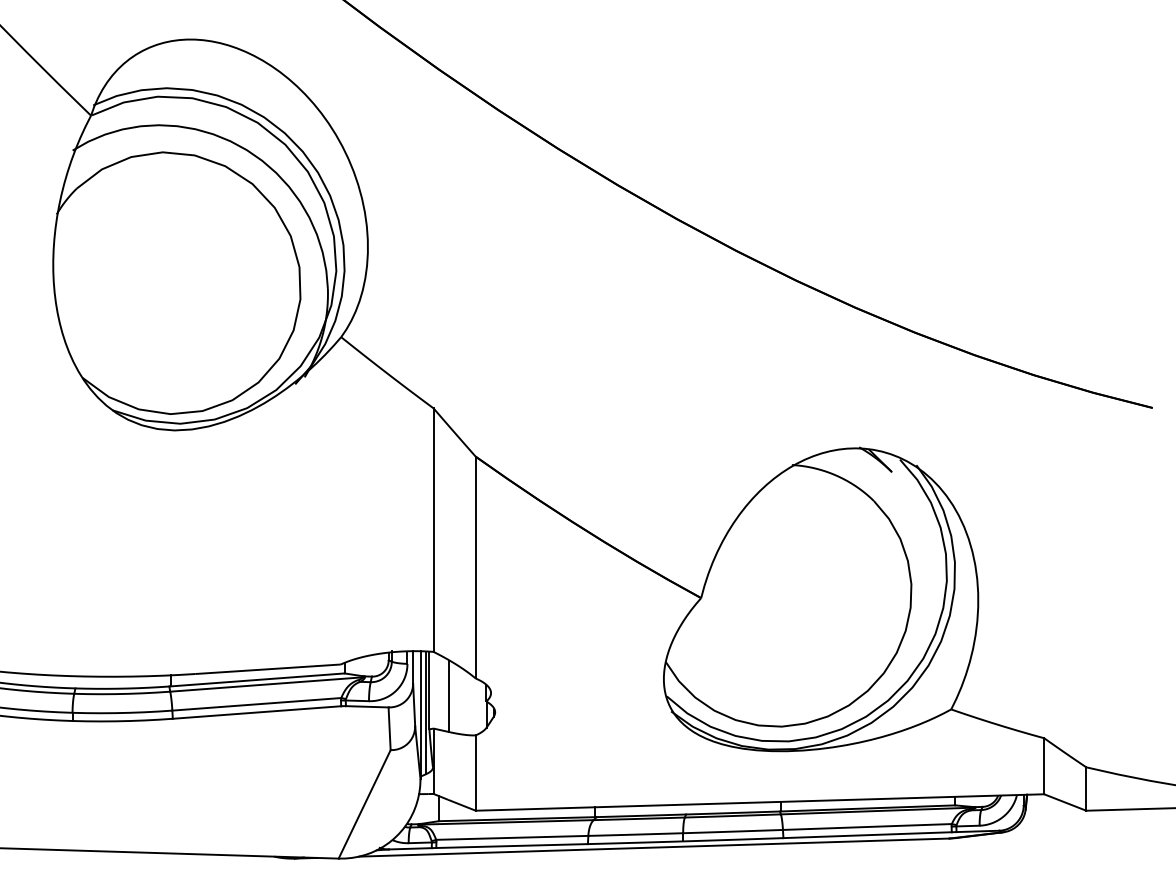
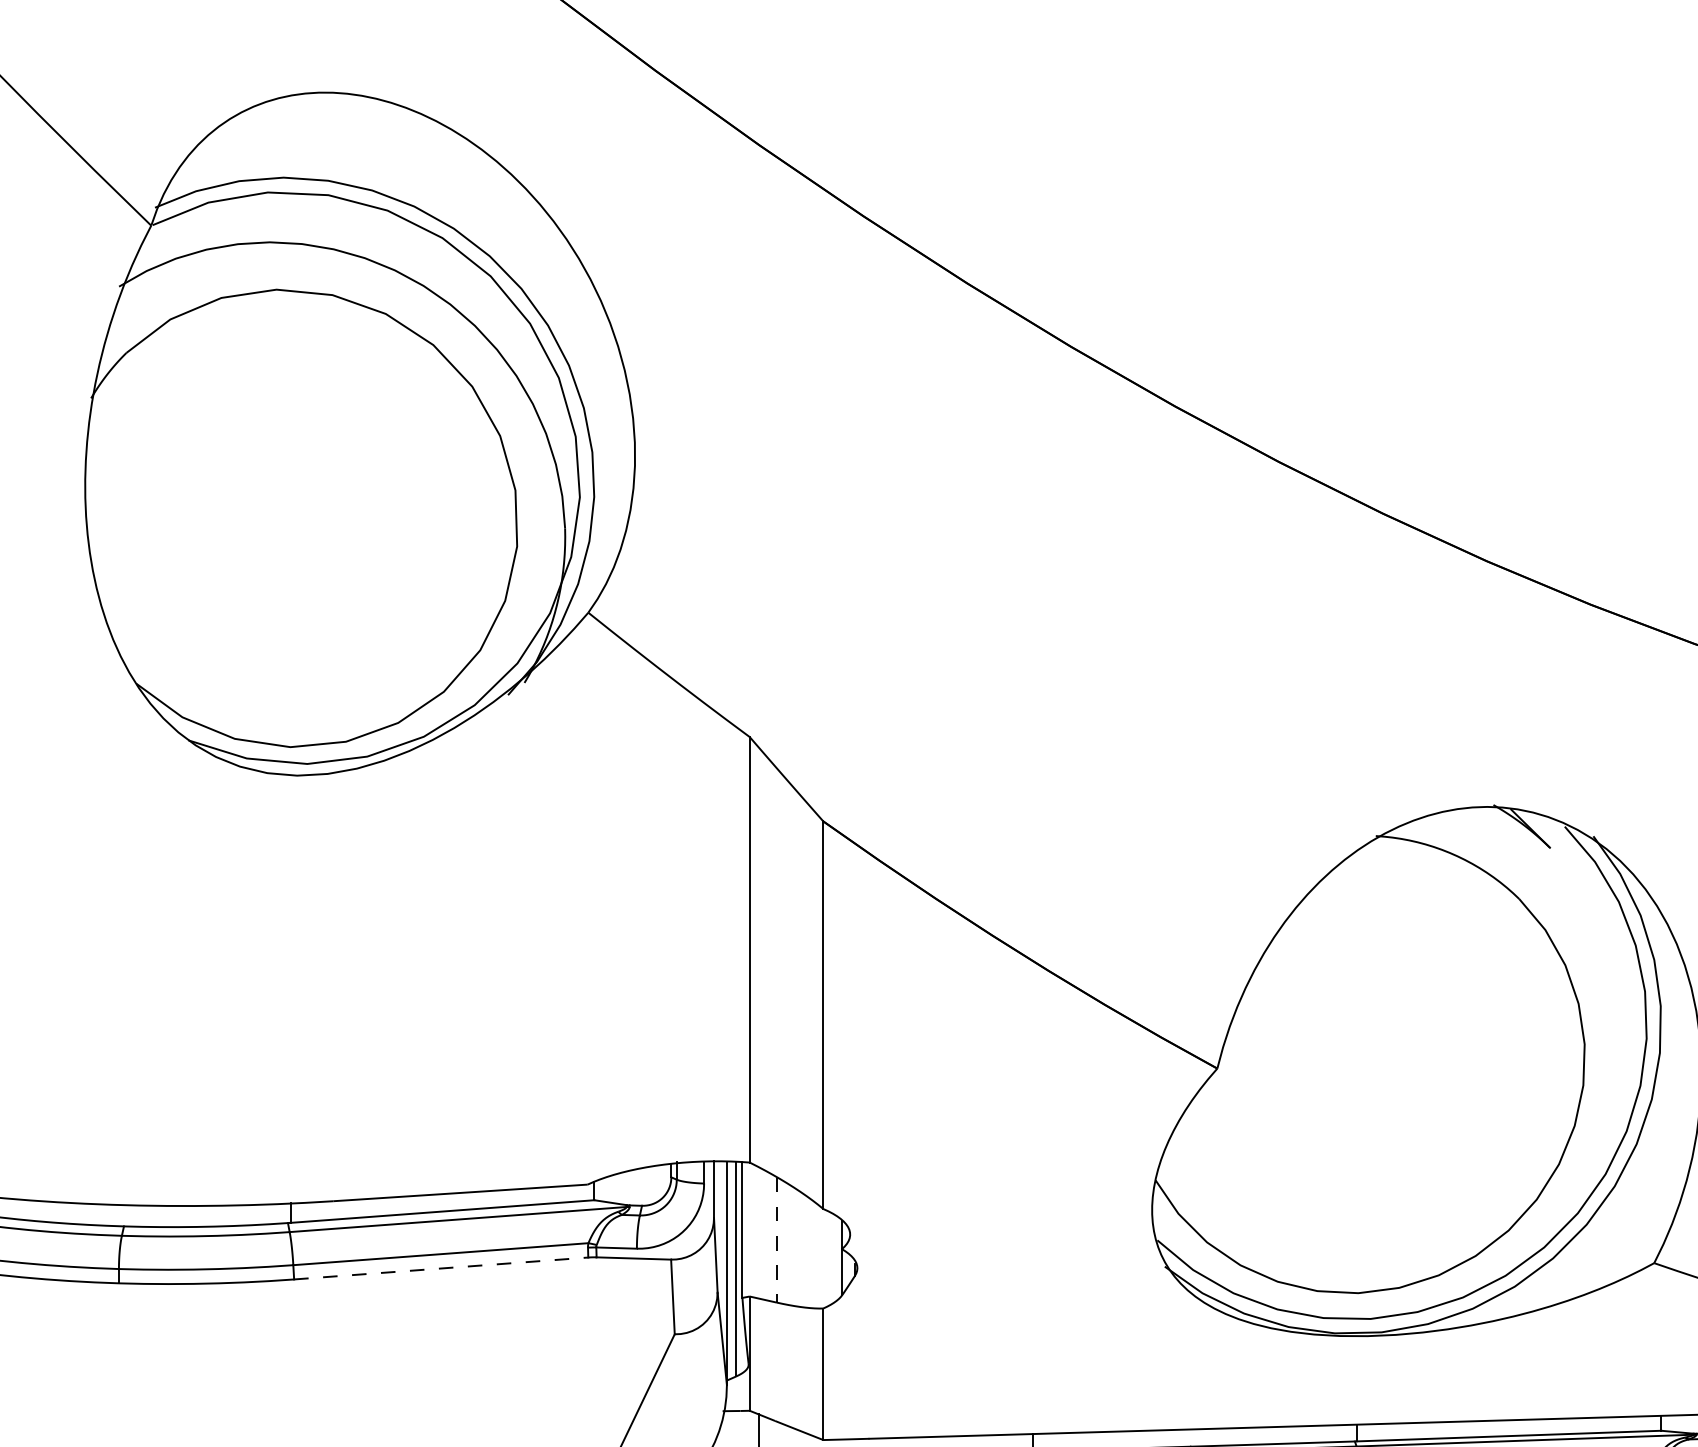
line: (449, 696) -> (777, 1240), solid -> dashed
line: (257, 712) -> (442, 1268), solid -> dashed

